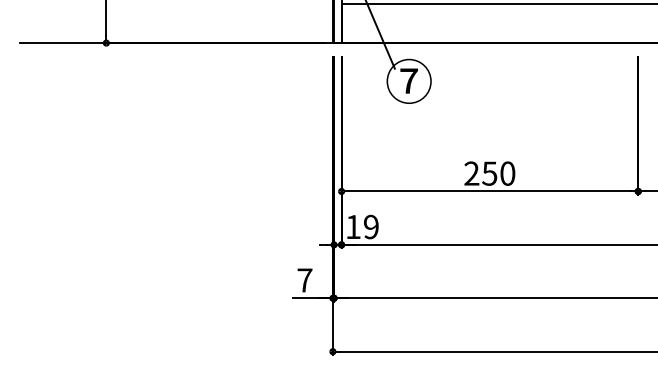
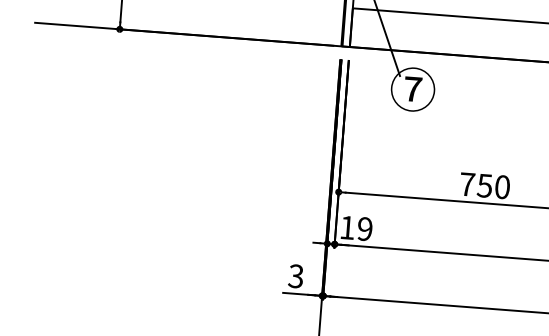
text: (471, 173) -> (467, 184), 250 -> 750
text: (304, 280) -> (295, 276), 7 -> 3

